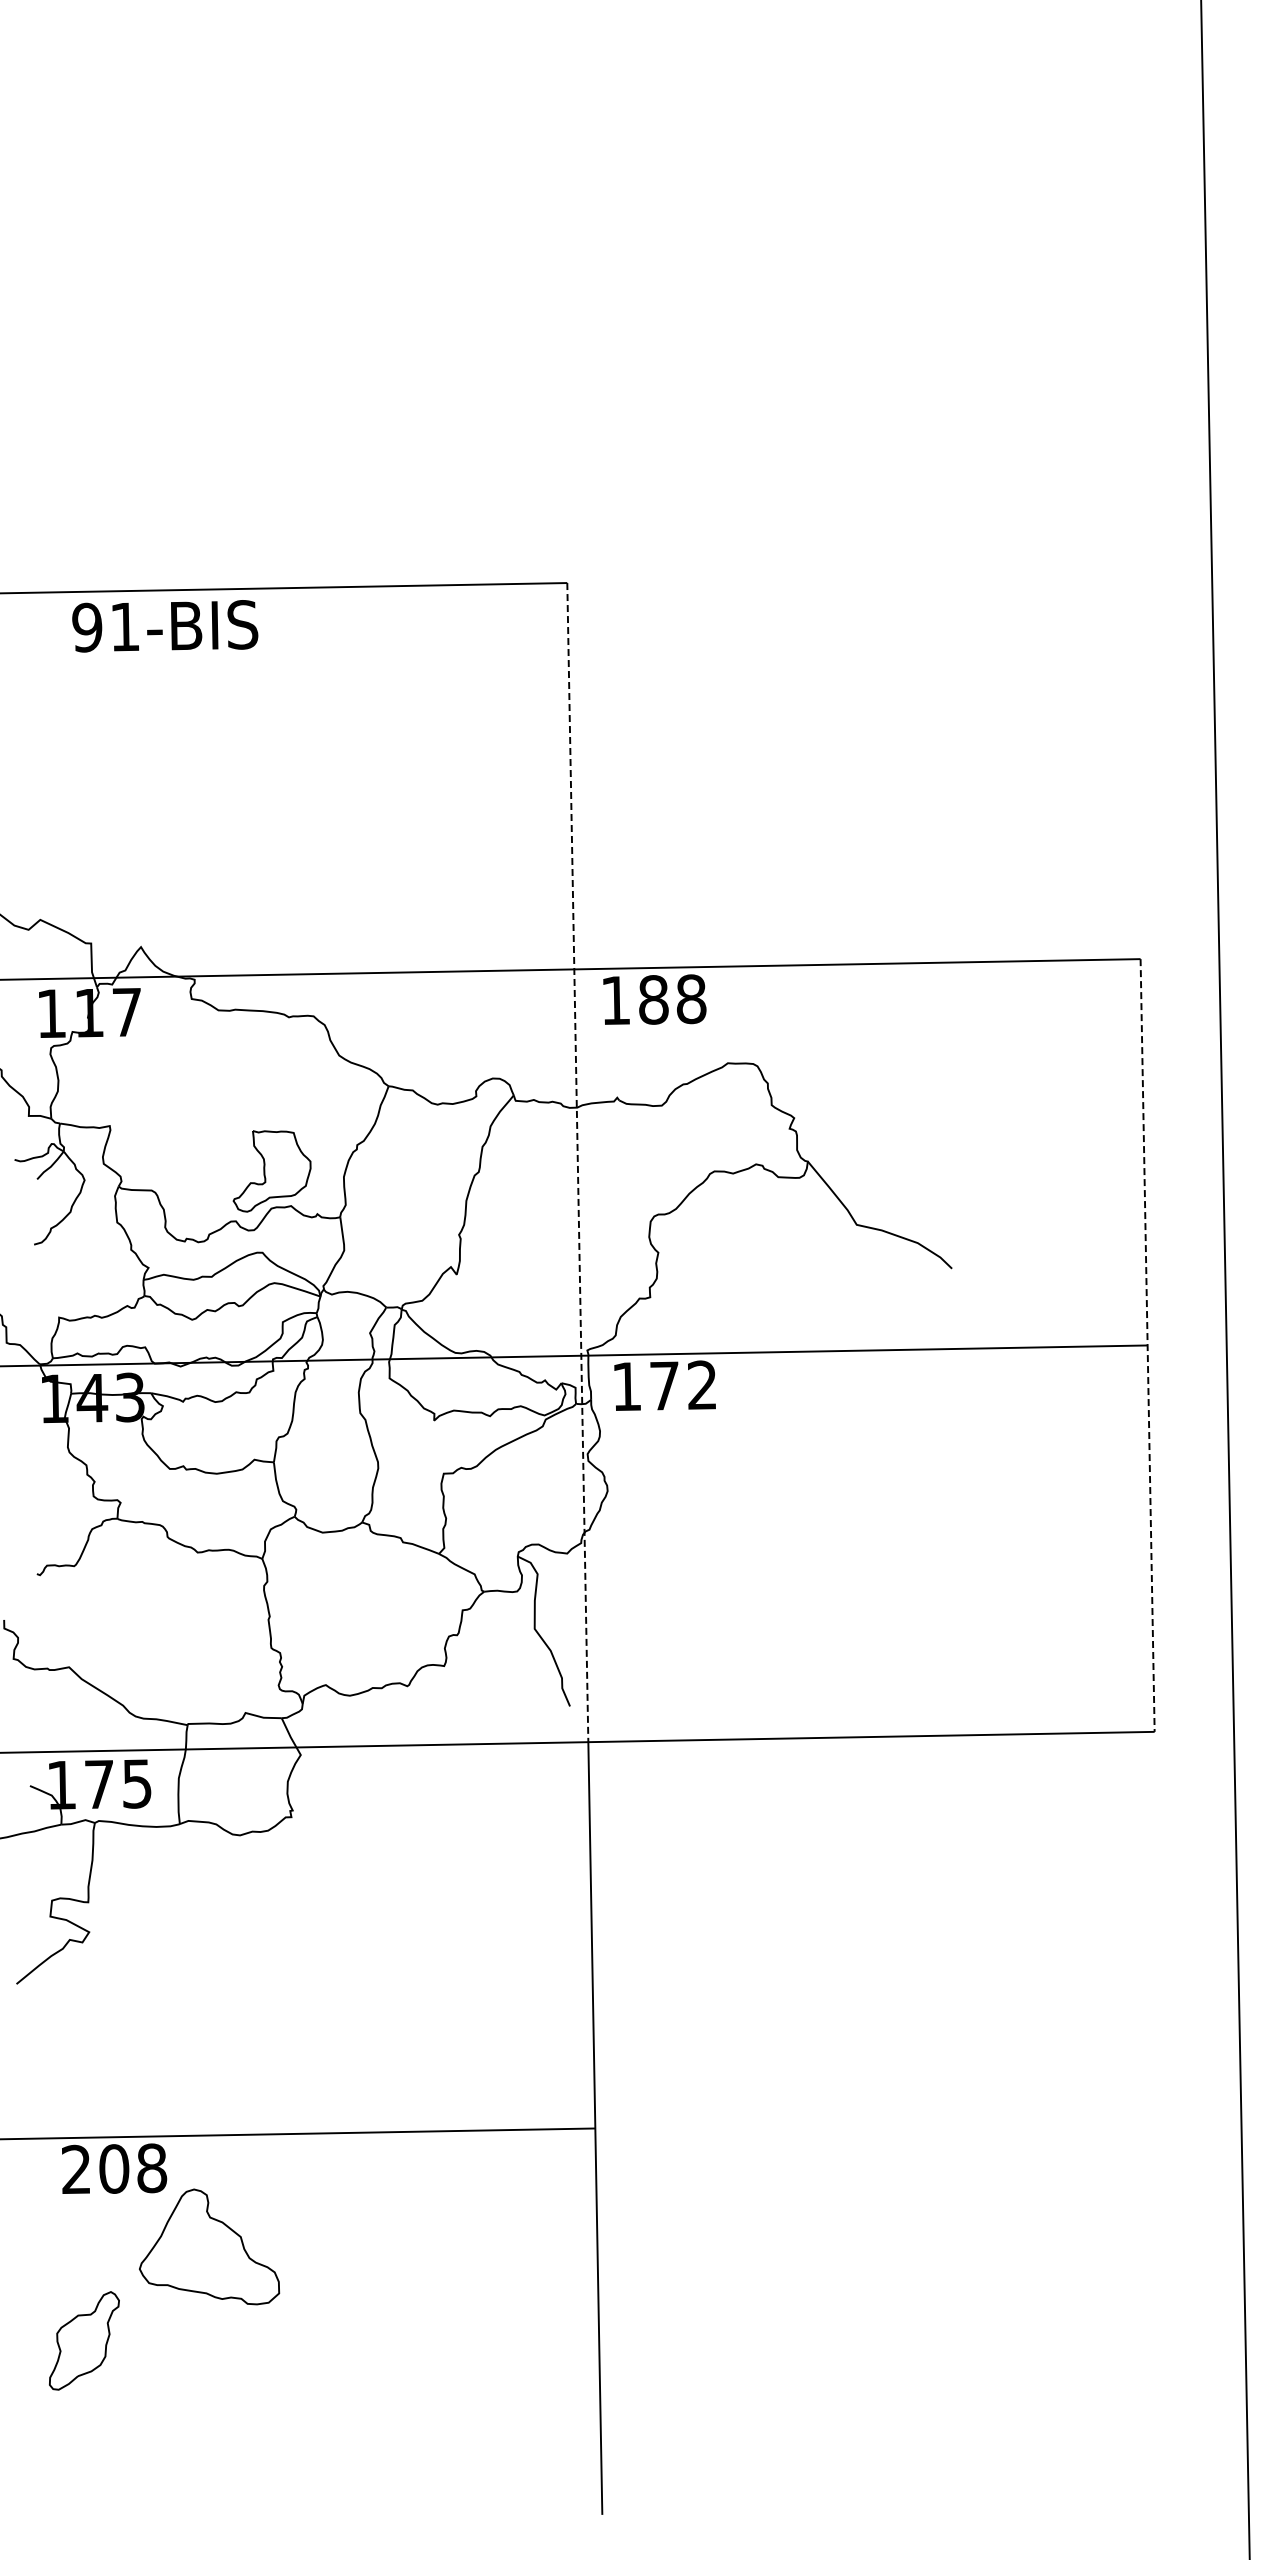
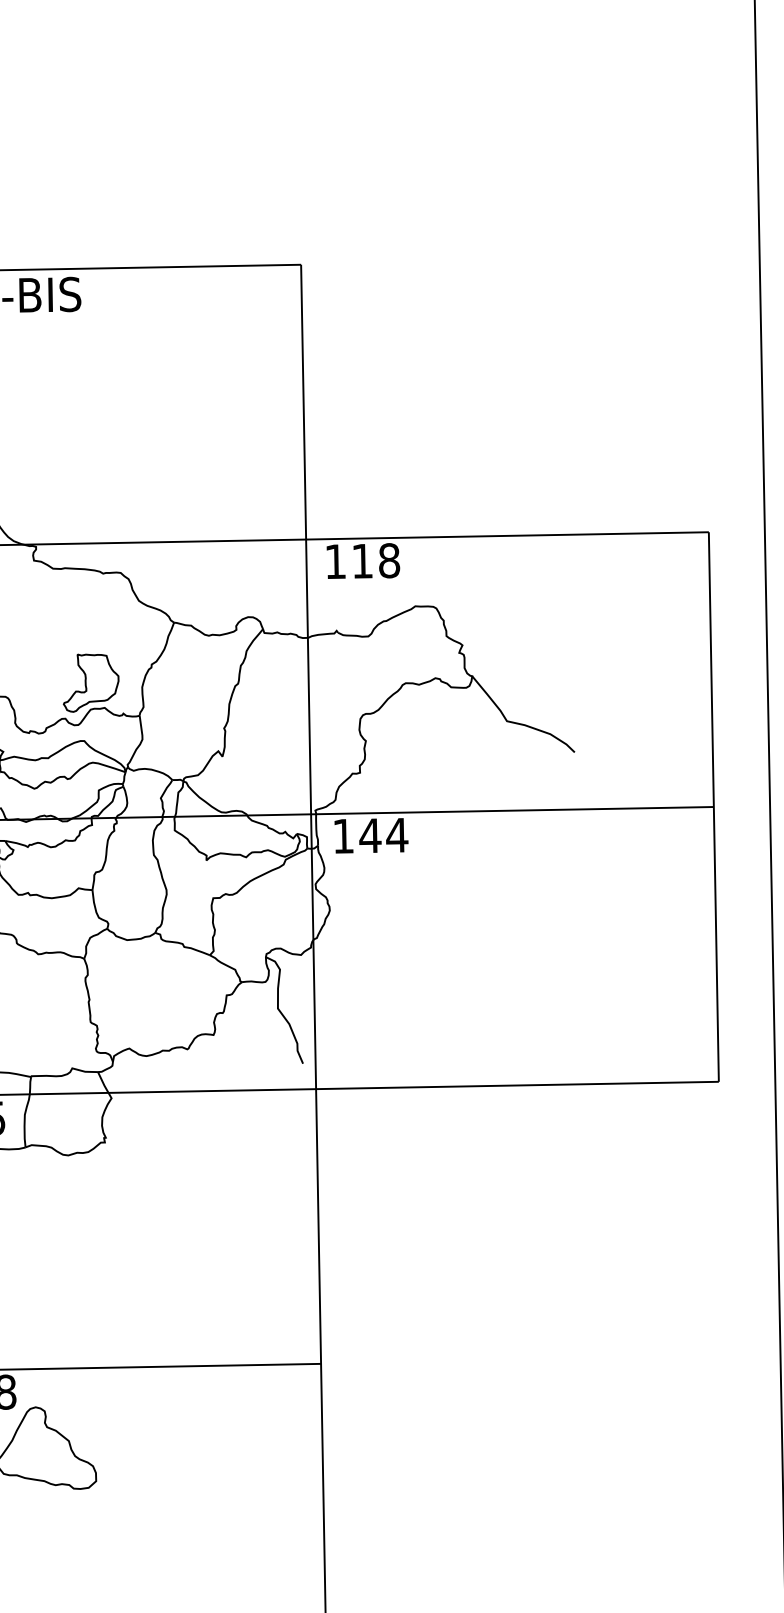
text: (653, 999) -> (362, 560), 188 -> 118
line: (577, 1162) -> (308, 676), dashed -> solid
line: (1147, 1346) -> (713, 807), dashed -> solid
text: (683, 1385) -> (383, 835), 172 -> 144

